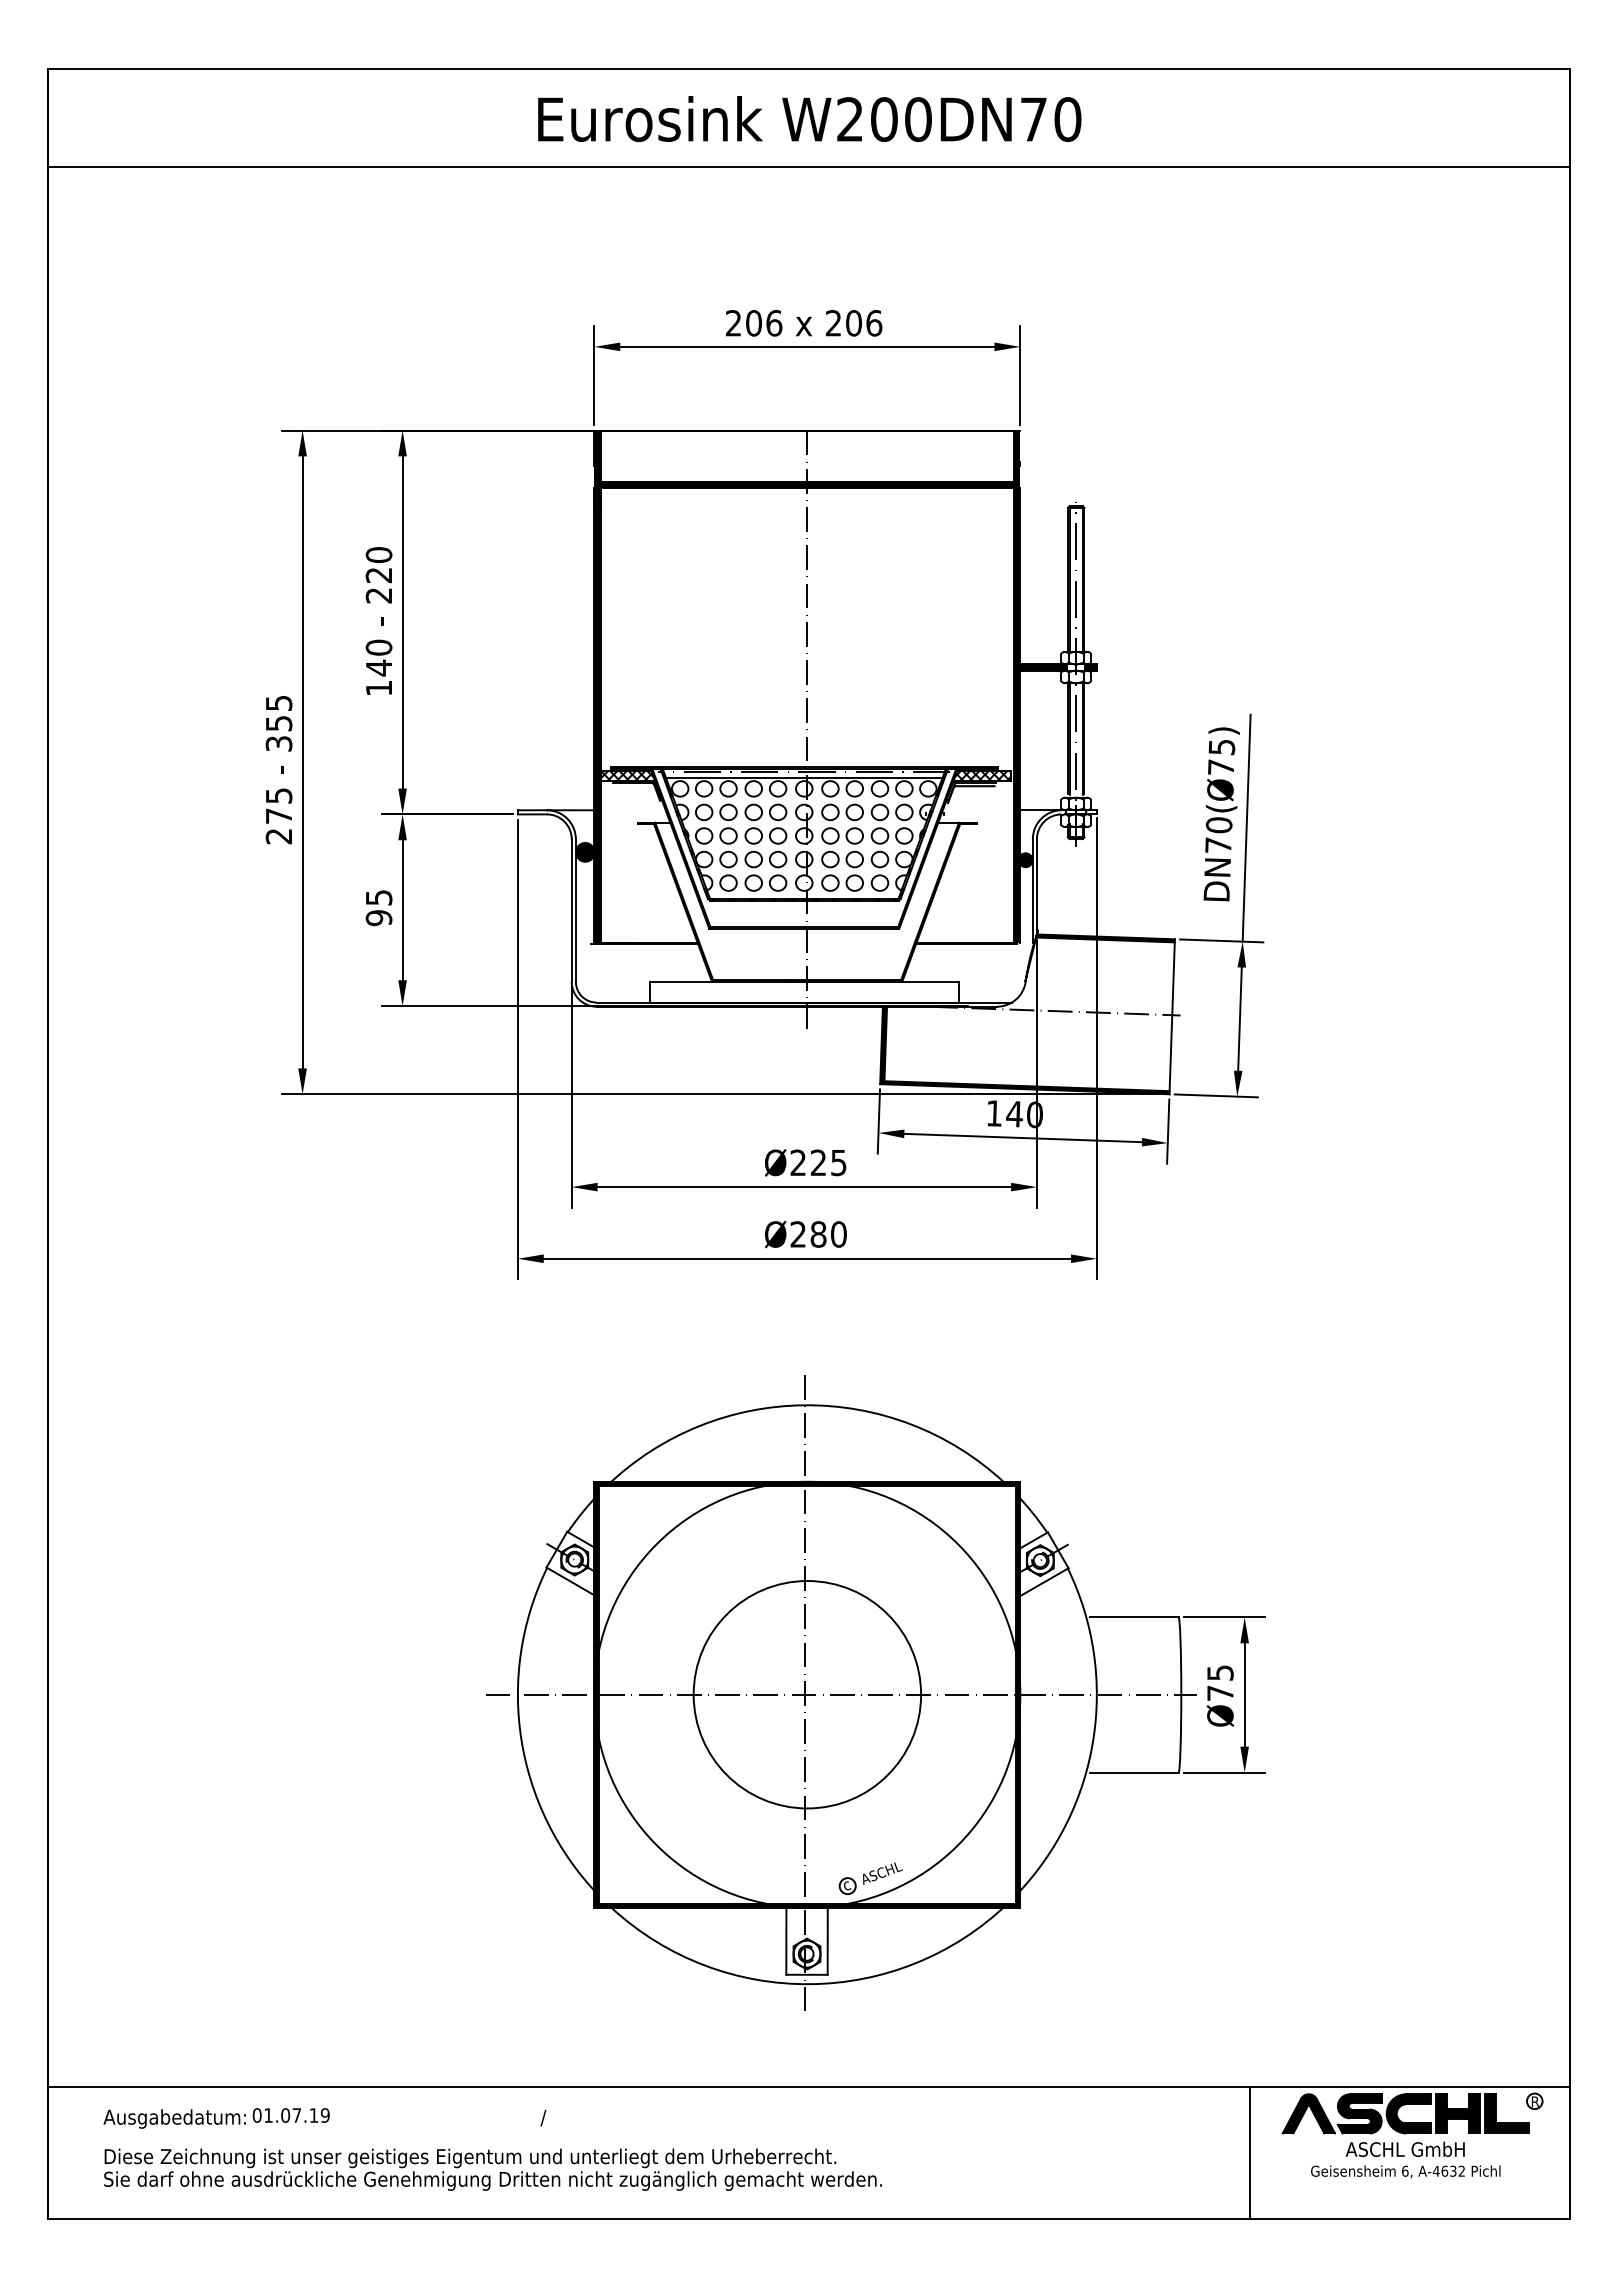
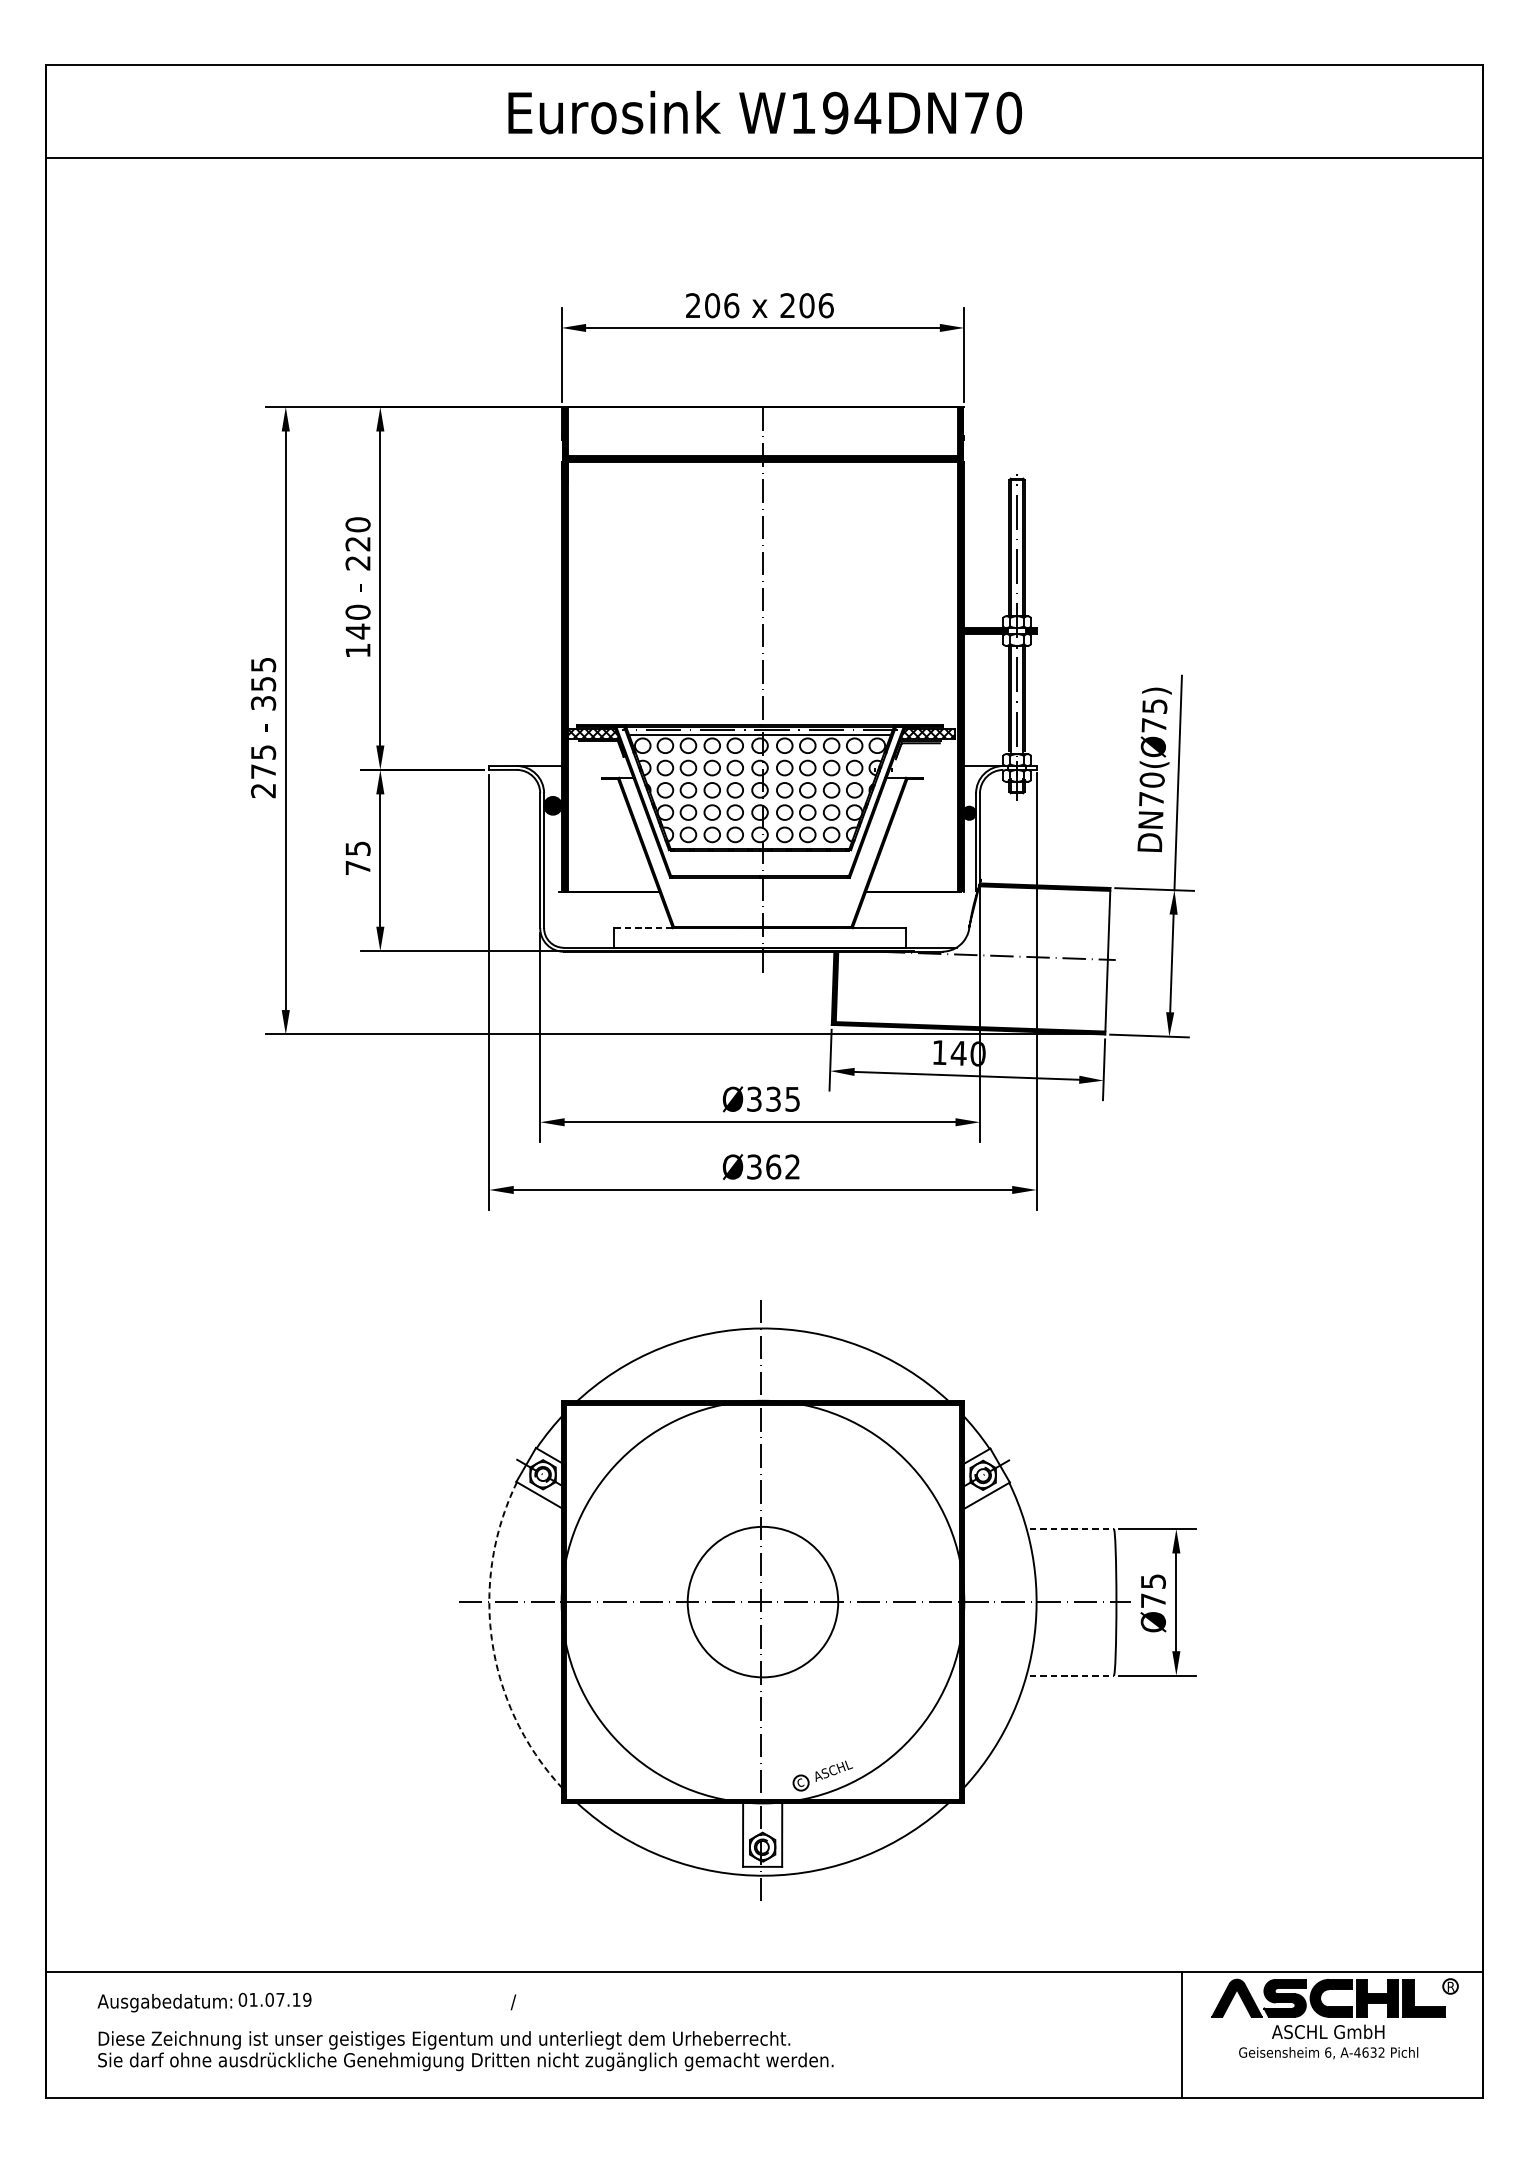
text: (884, 119) -> (835, 113), W200DN70 -> W194DN70
text: (378, 918) -> (357, 868), 95 -> 75
line: (680, 981) -> (643, 927), solid -> dashed
text: (808, 1162) -> (764, 1098), Ø225 -> Ø335
text: (818, 1234) -> (773, 1167), Ø280 -> Ø362
line: (1134, 1617) -> (1072, 1529), solid -> dashed
circle: (807, 1694) -> (763, 1601), size x0.7
arc: (521, 1739) -> (492, 1644), solid -> dashed
line: (1134, 1772) -> (1072, 1675), solid -> dashed

